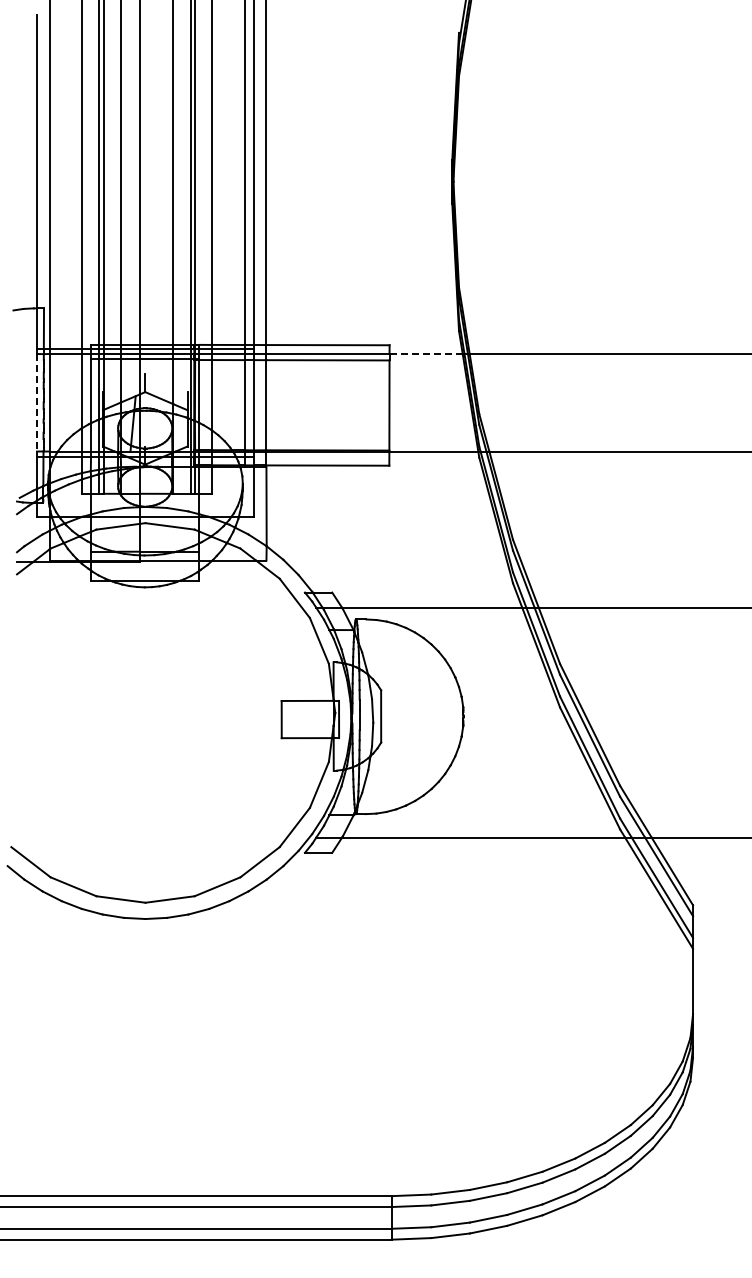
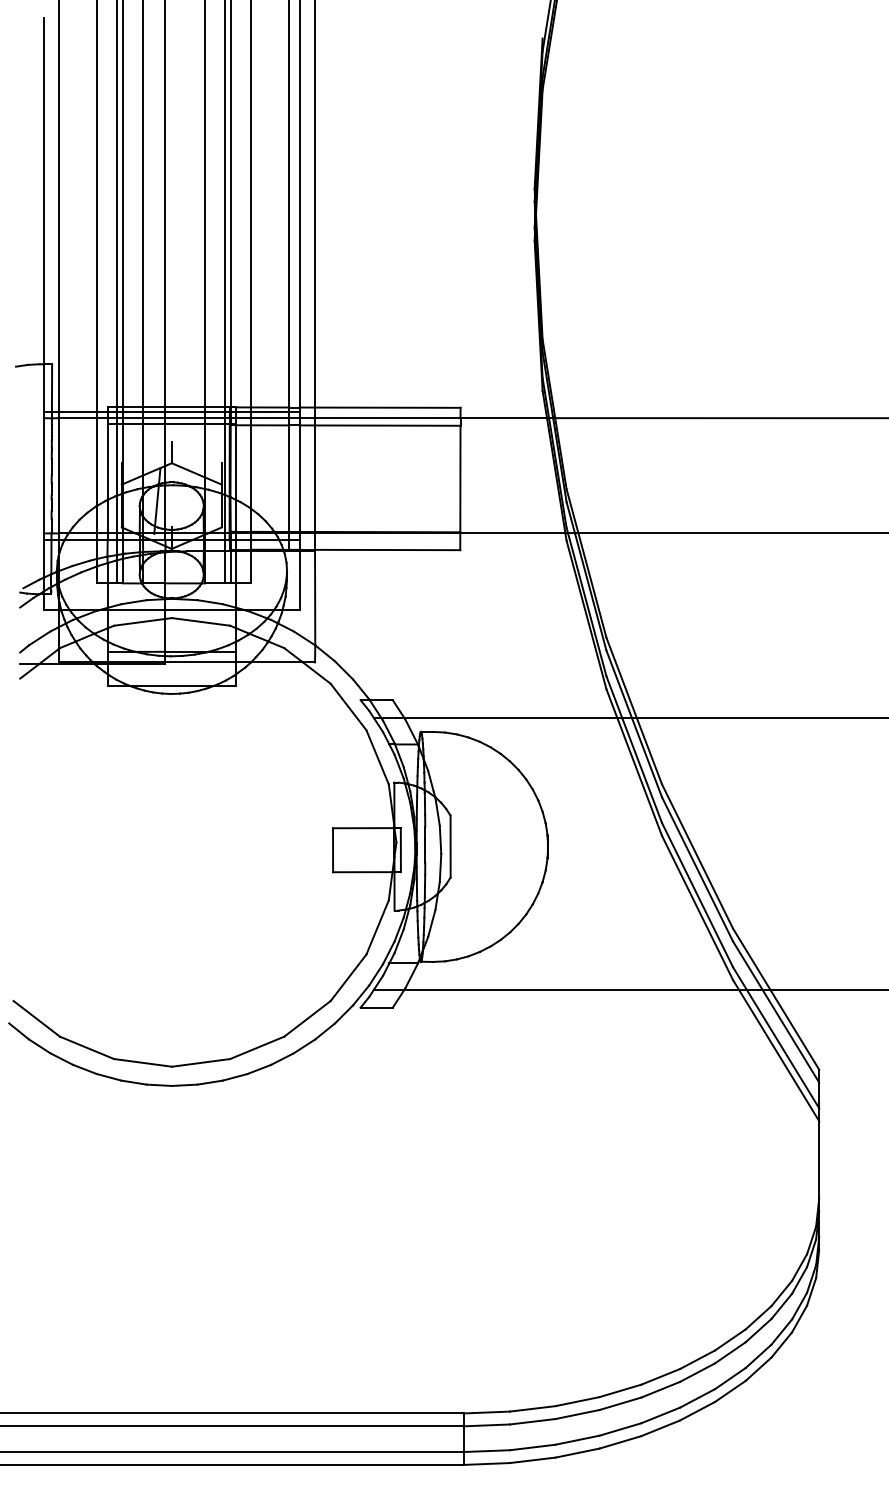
line: (426, 354) -> (504, 418), dashed -> solid
line: (37, 402) -> (44, 475), dashed -> solid

